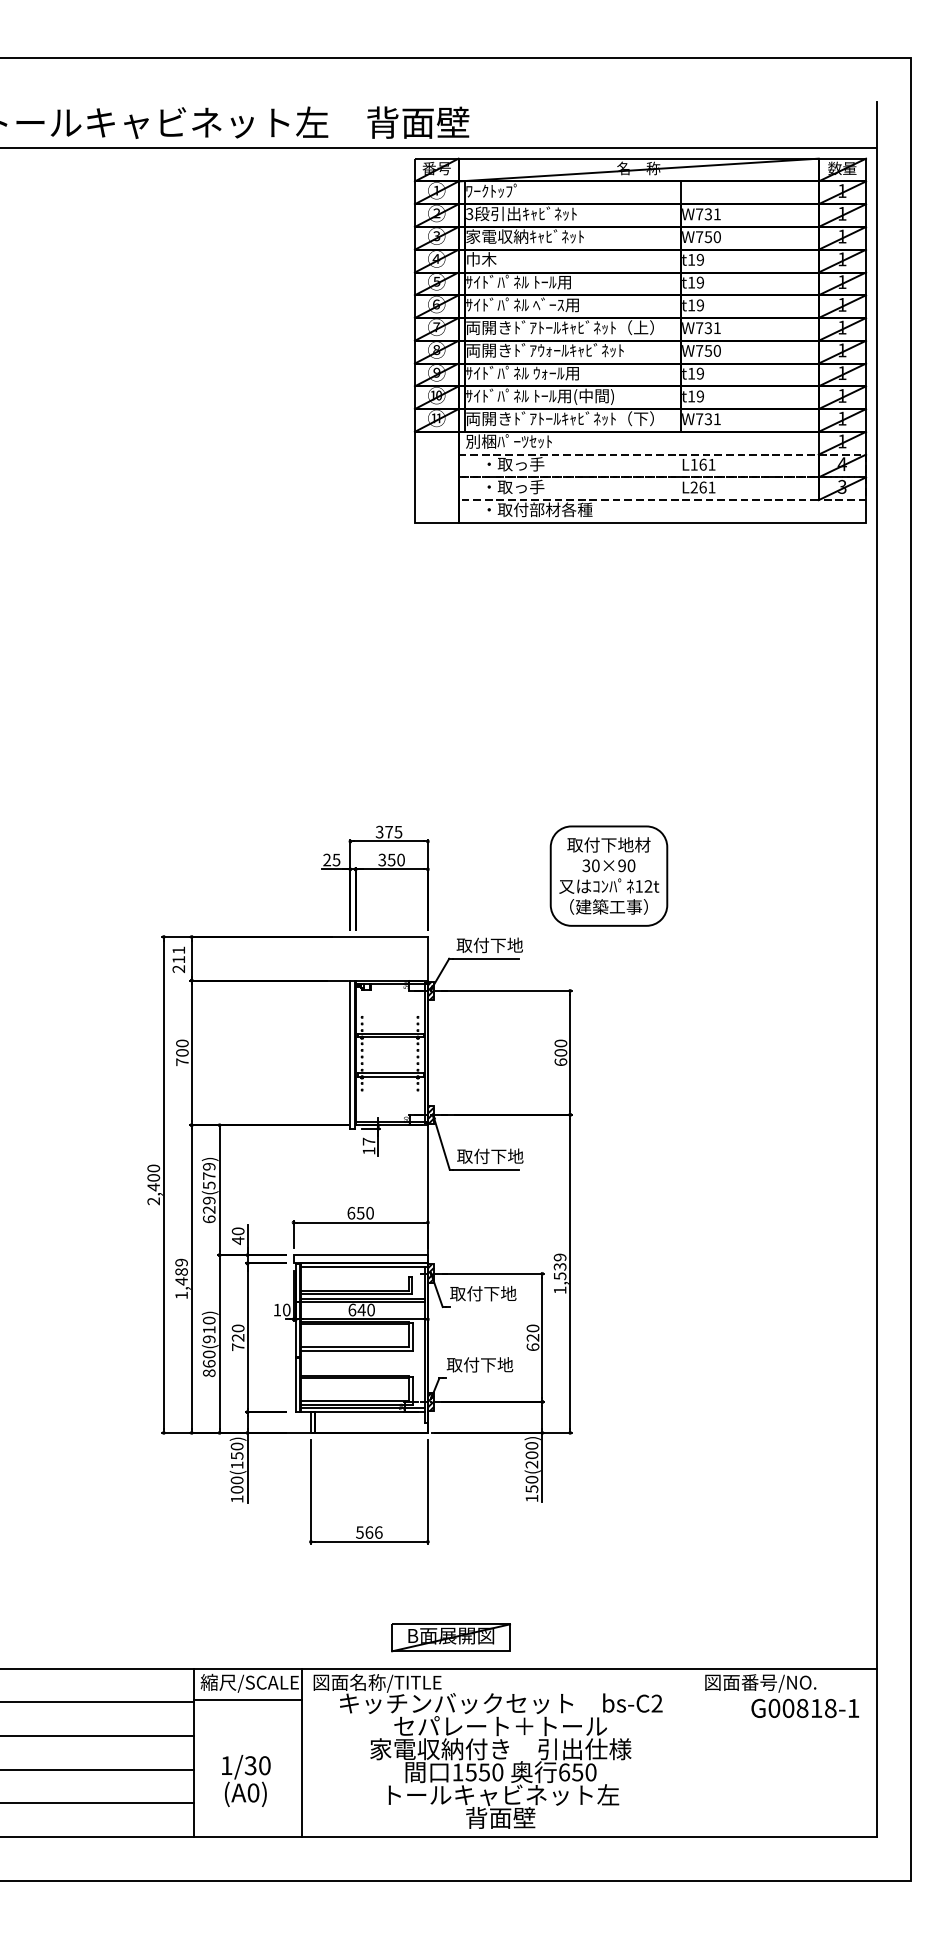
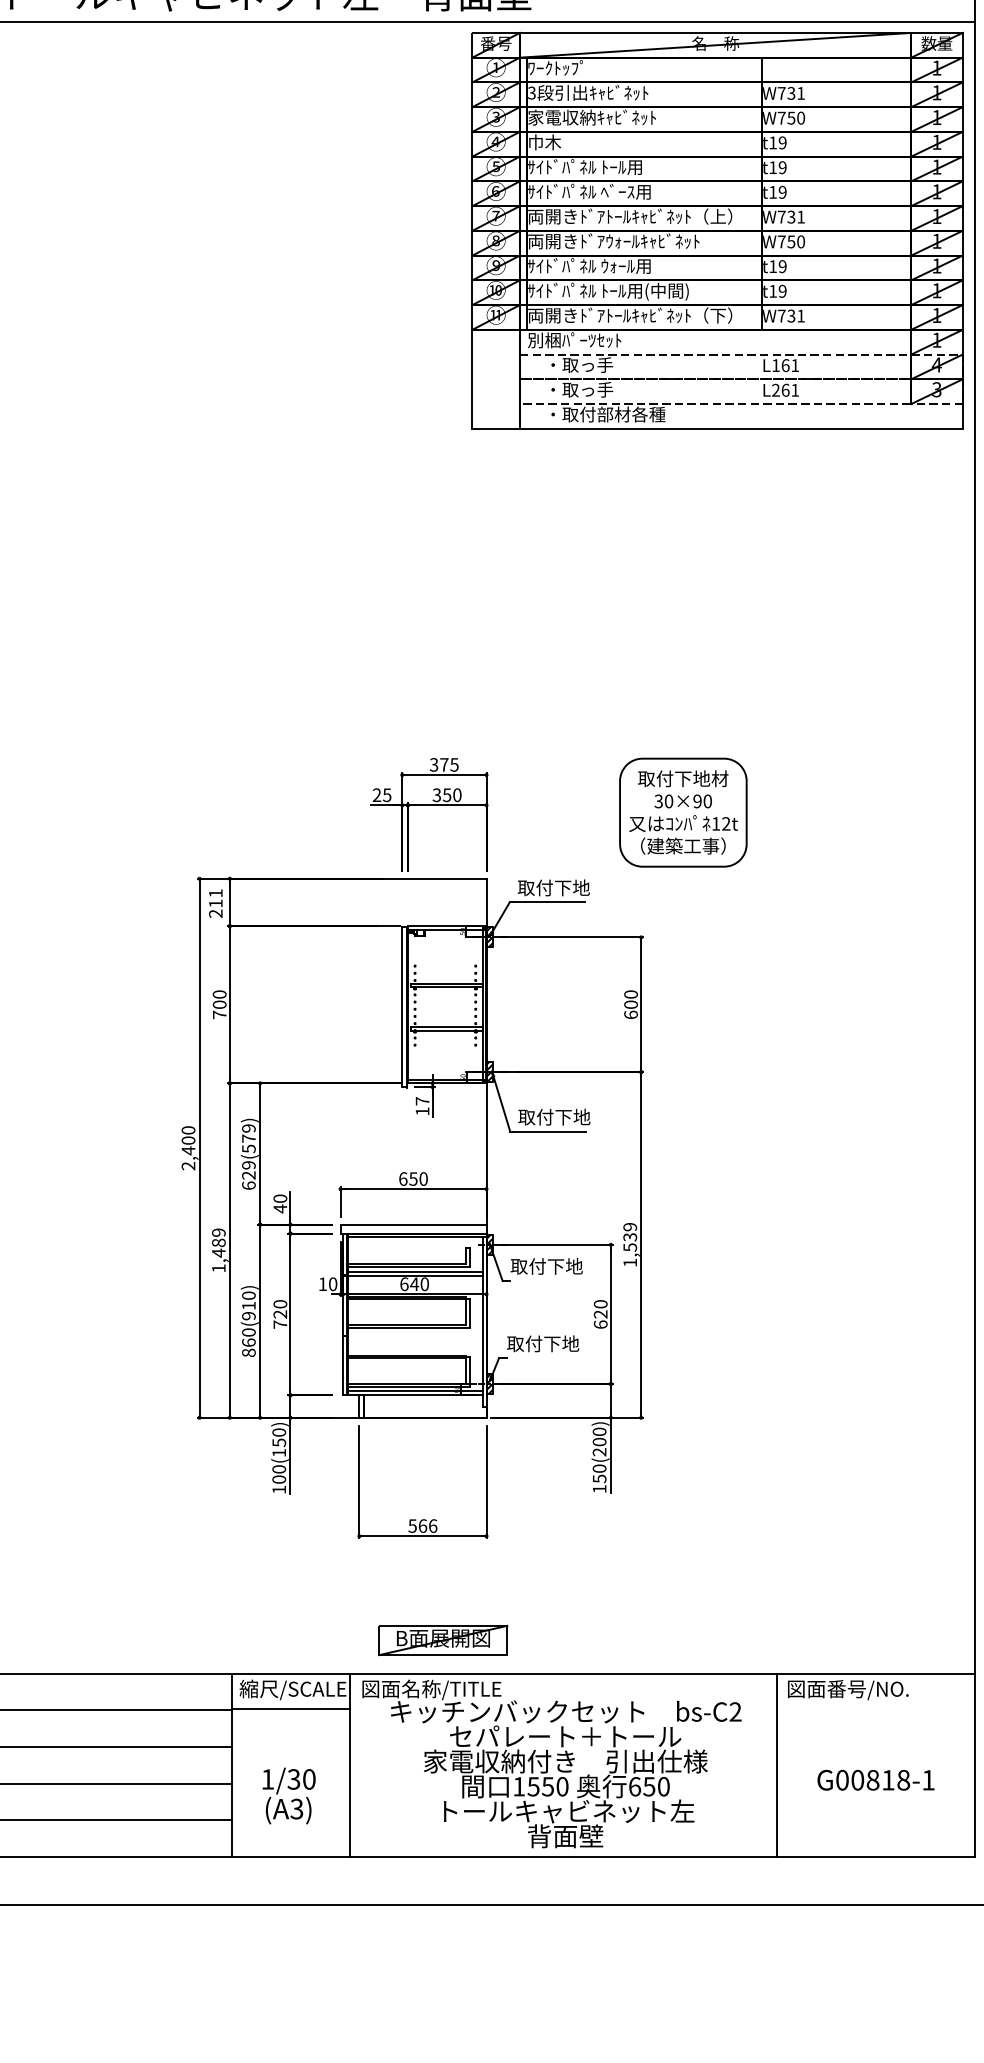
part: (450, 1637) -> (442, 1640), moved
text: (804, 1707) -> (875, 1779), moved
line: (695, 1752) -> (777, 1765), added
text: (253, 1792) -> (296, 1808), (A0) -> (A3)

